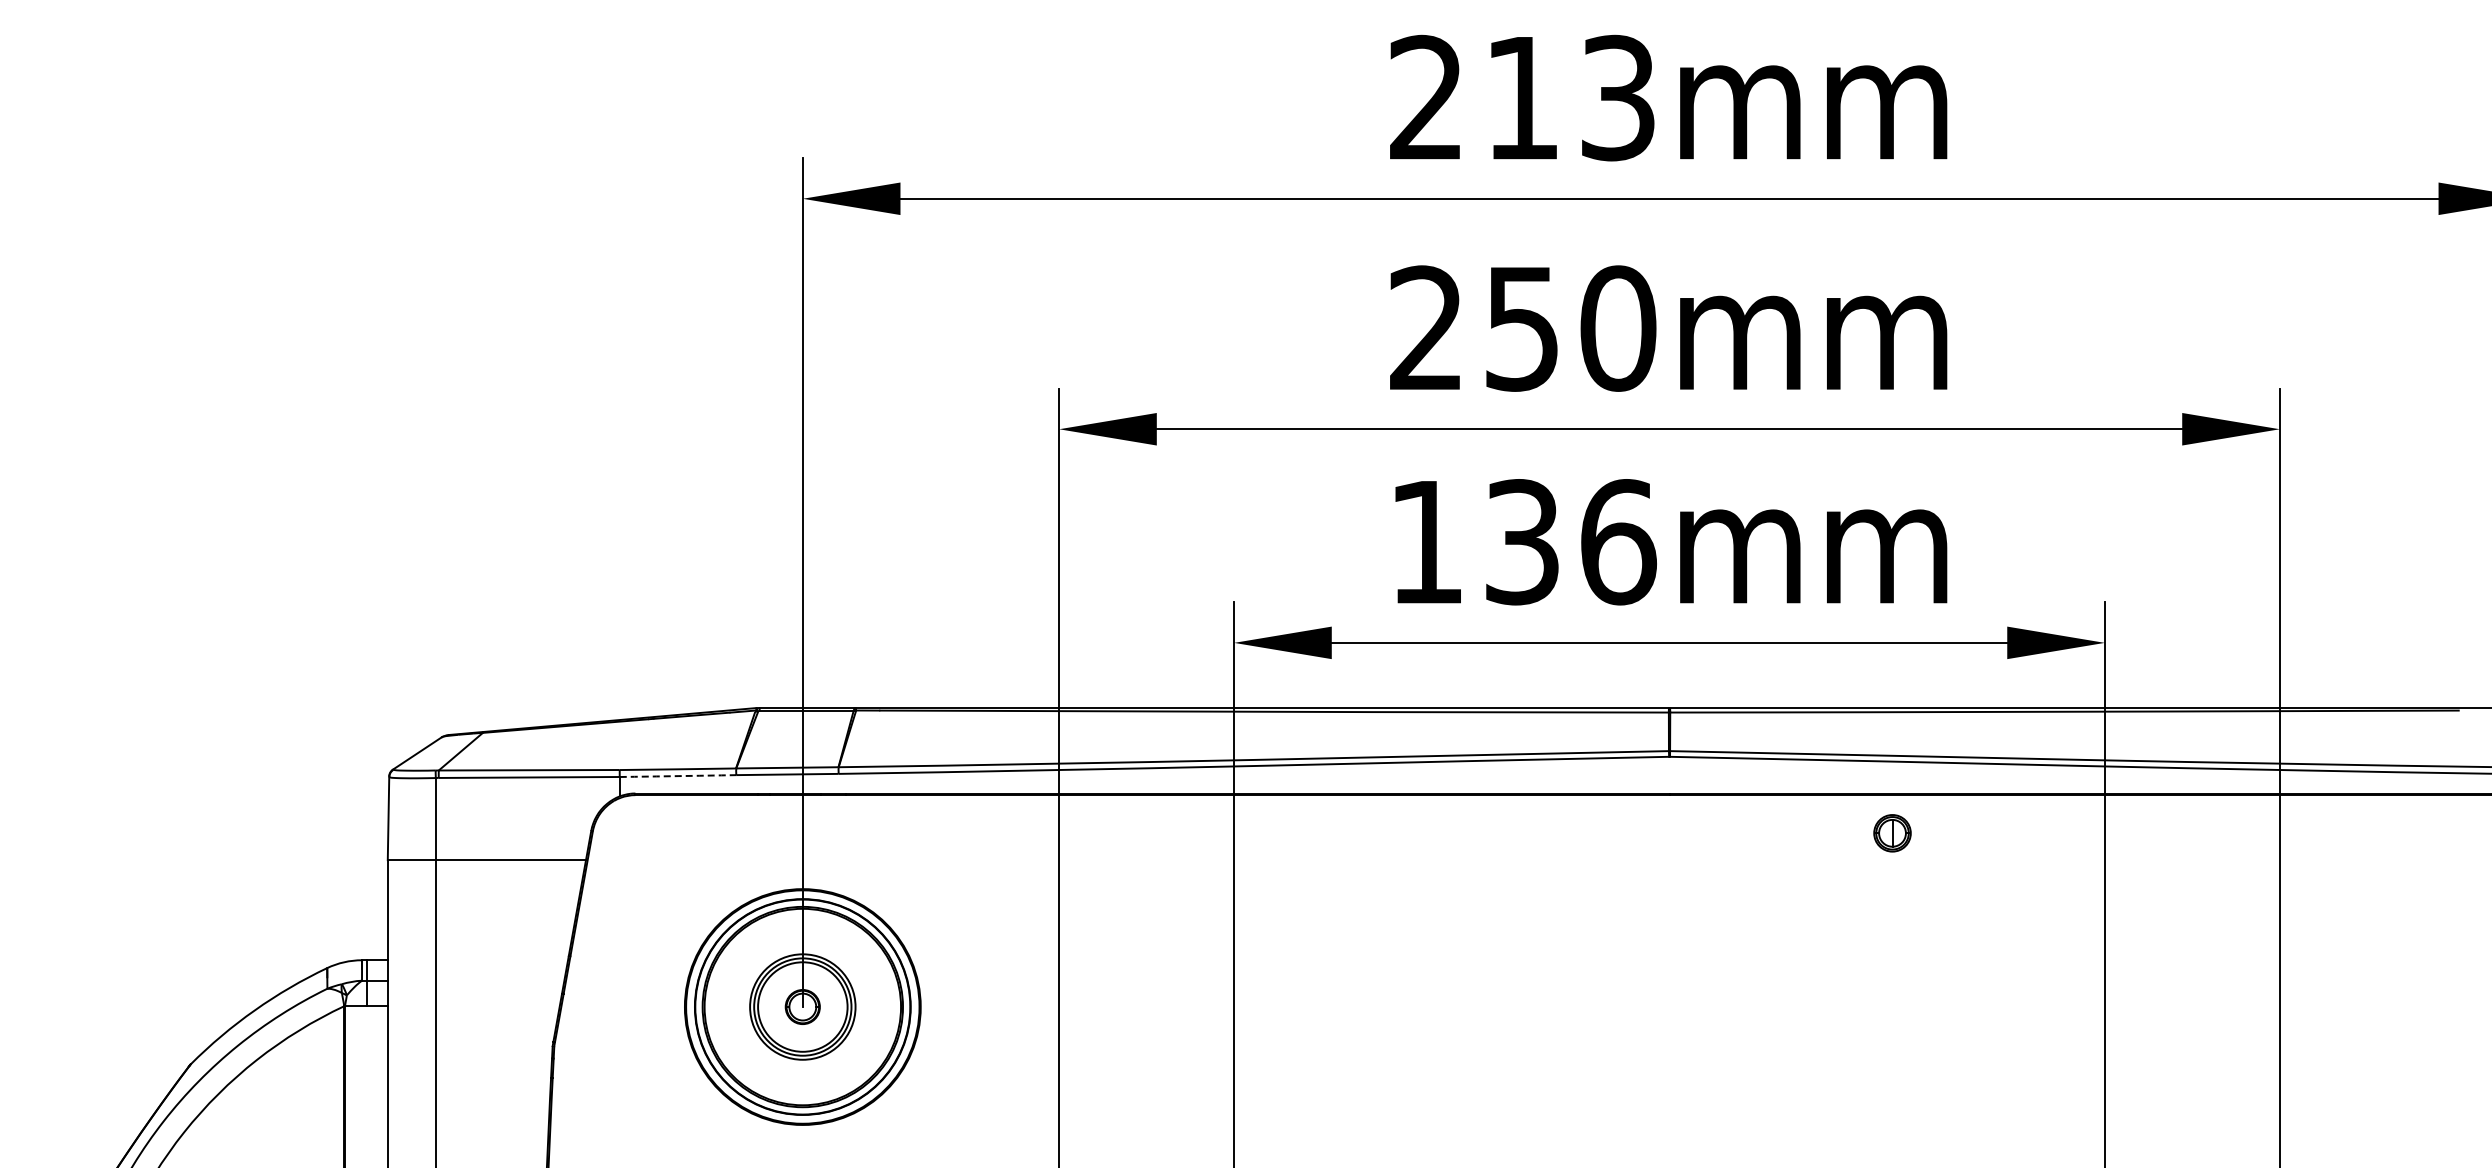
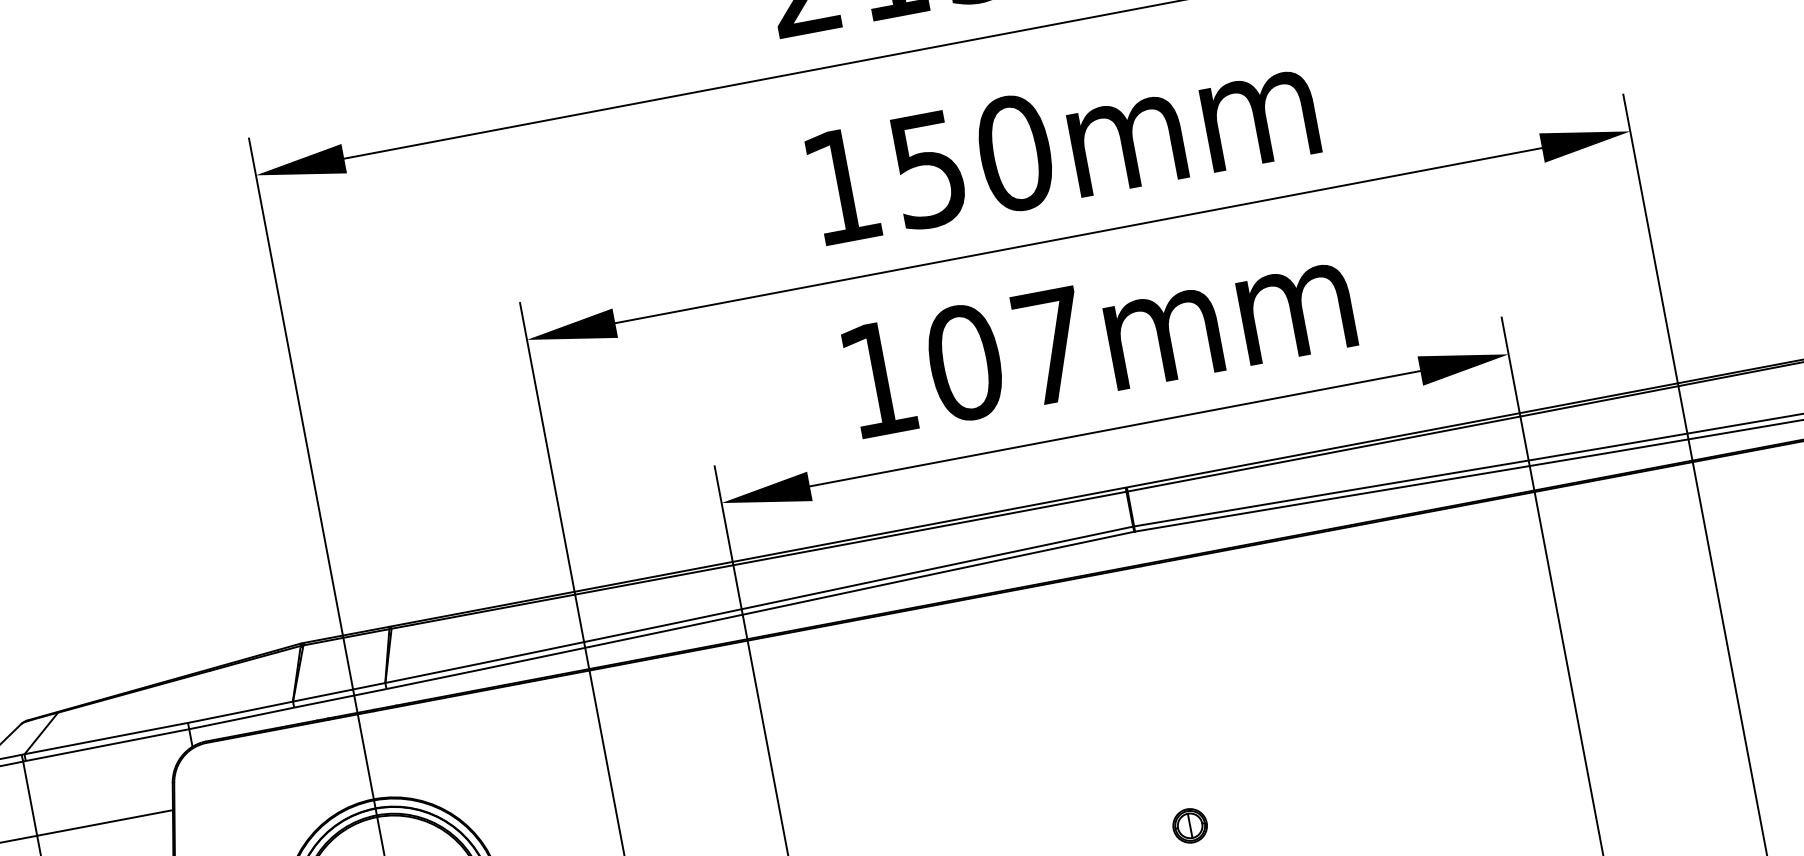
text: (1425, 327) -> (840, 185), 250mm -> 150mm
text: (1570, 542) -> (1008, 354), 136mm -> 107mm
arc: (678, 776) -> (242, 718), dashed -> solid
part: (1892, 833) -> (1190, 826), moved

